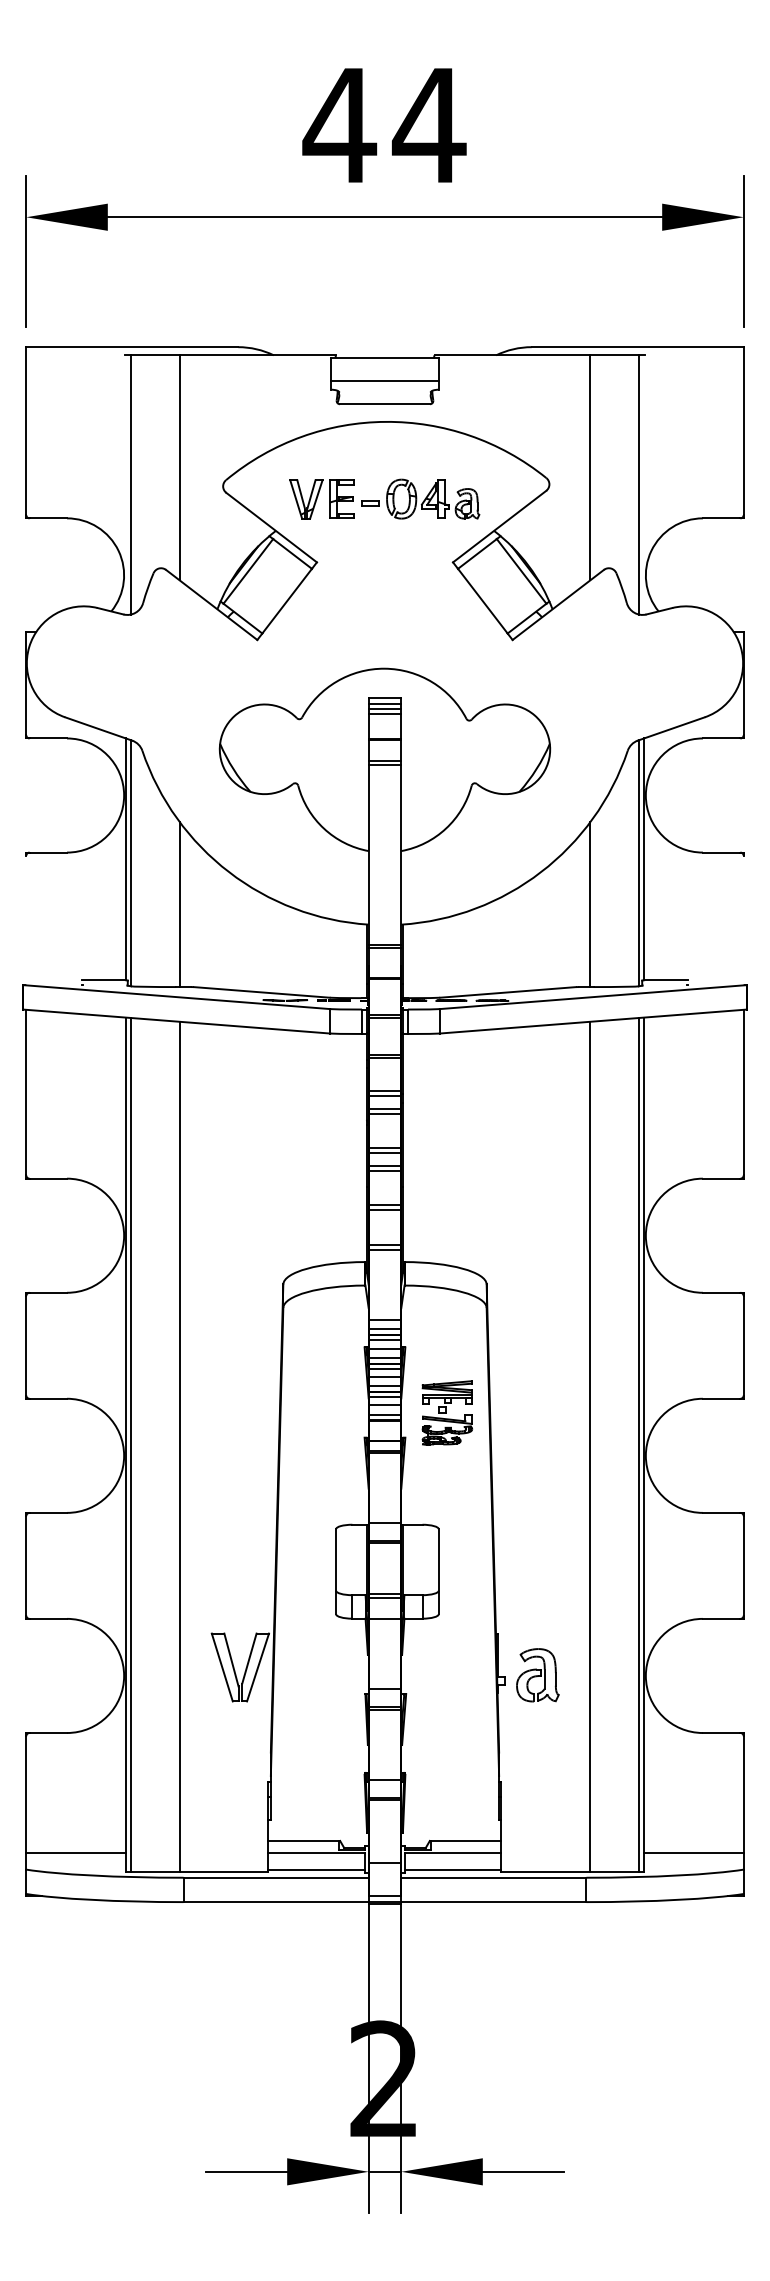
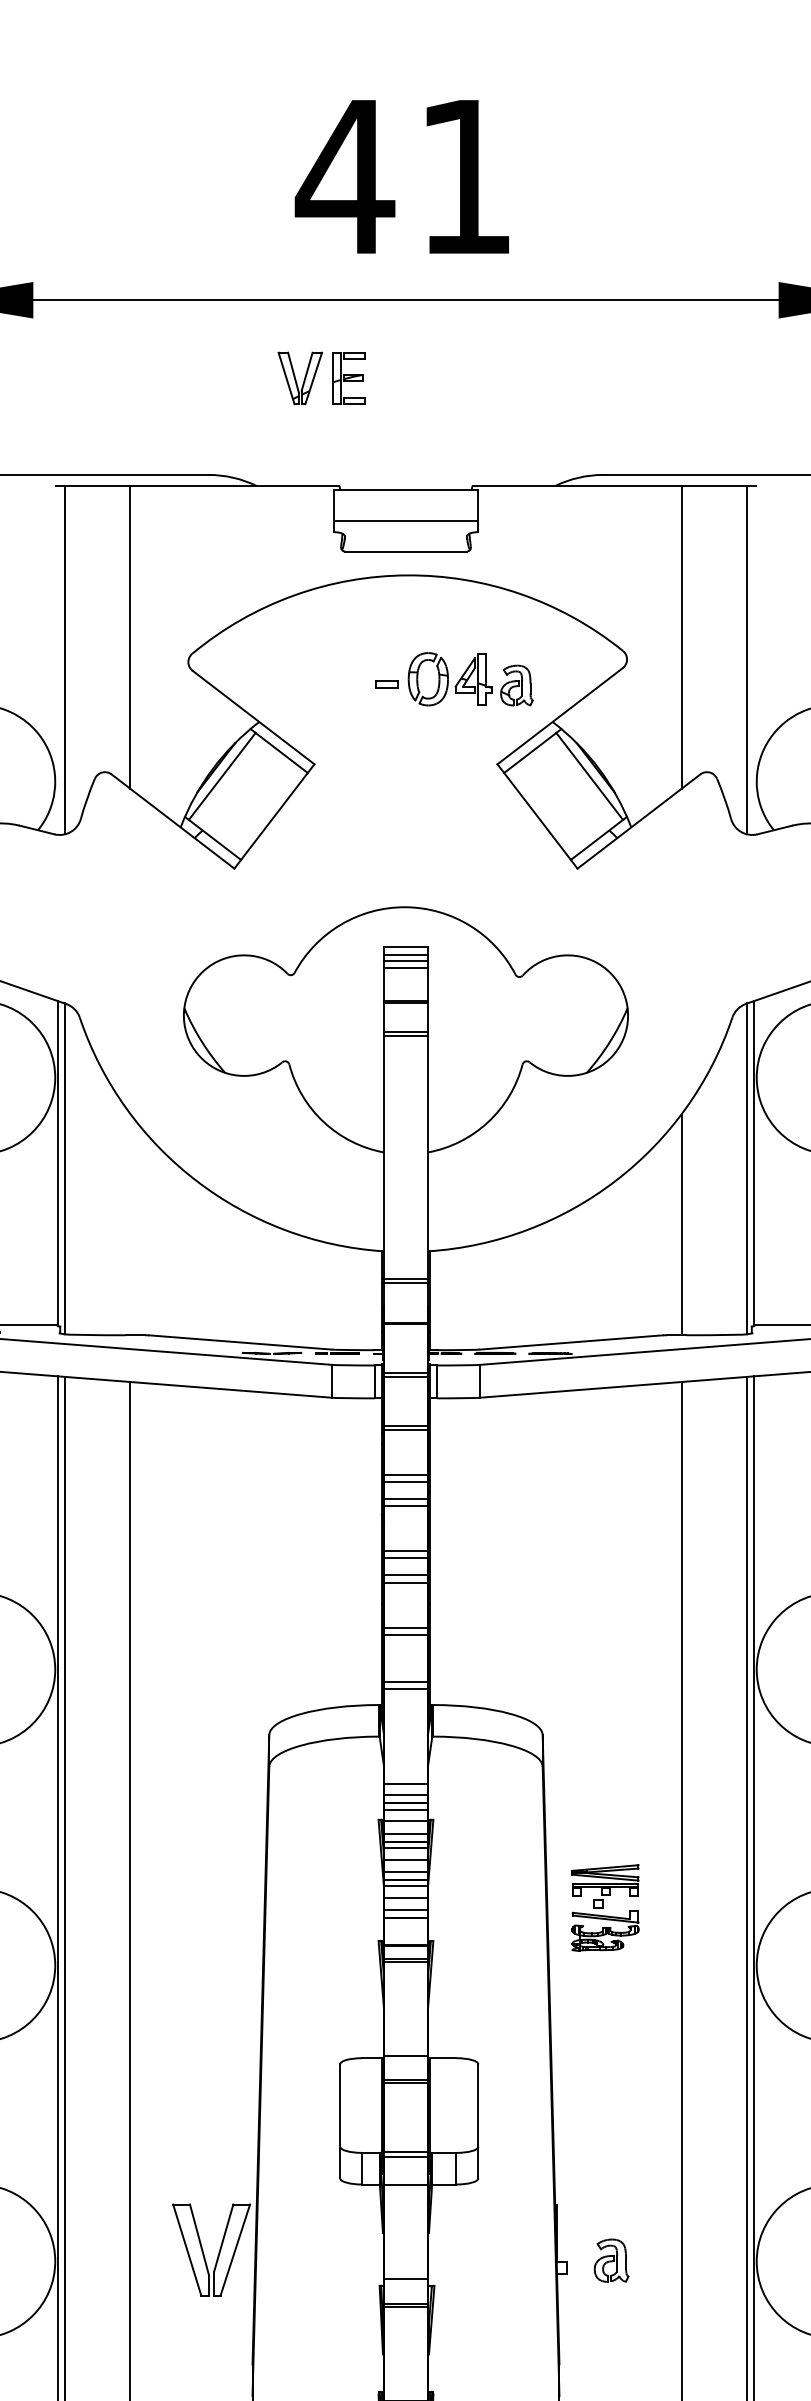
text: (428, 125) -> (464, 176), 44 -> 41
part: (321, 499) -> (320, 378), moved
line: (179, 904) -> (129, 1224), removed
part: (447, 1412) -> (605, 1907), moved
part: (537, 1675) -> (611, 2260), size x0.6

